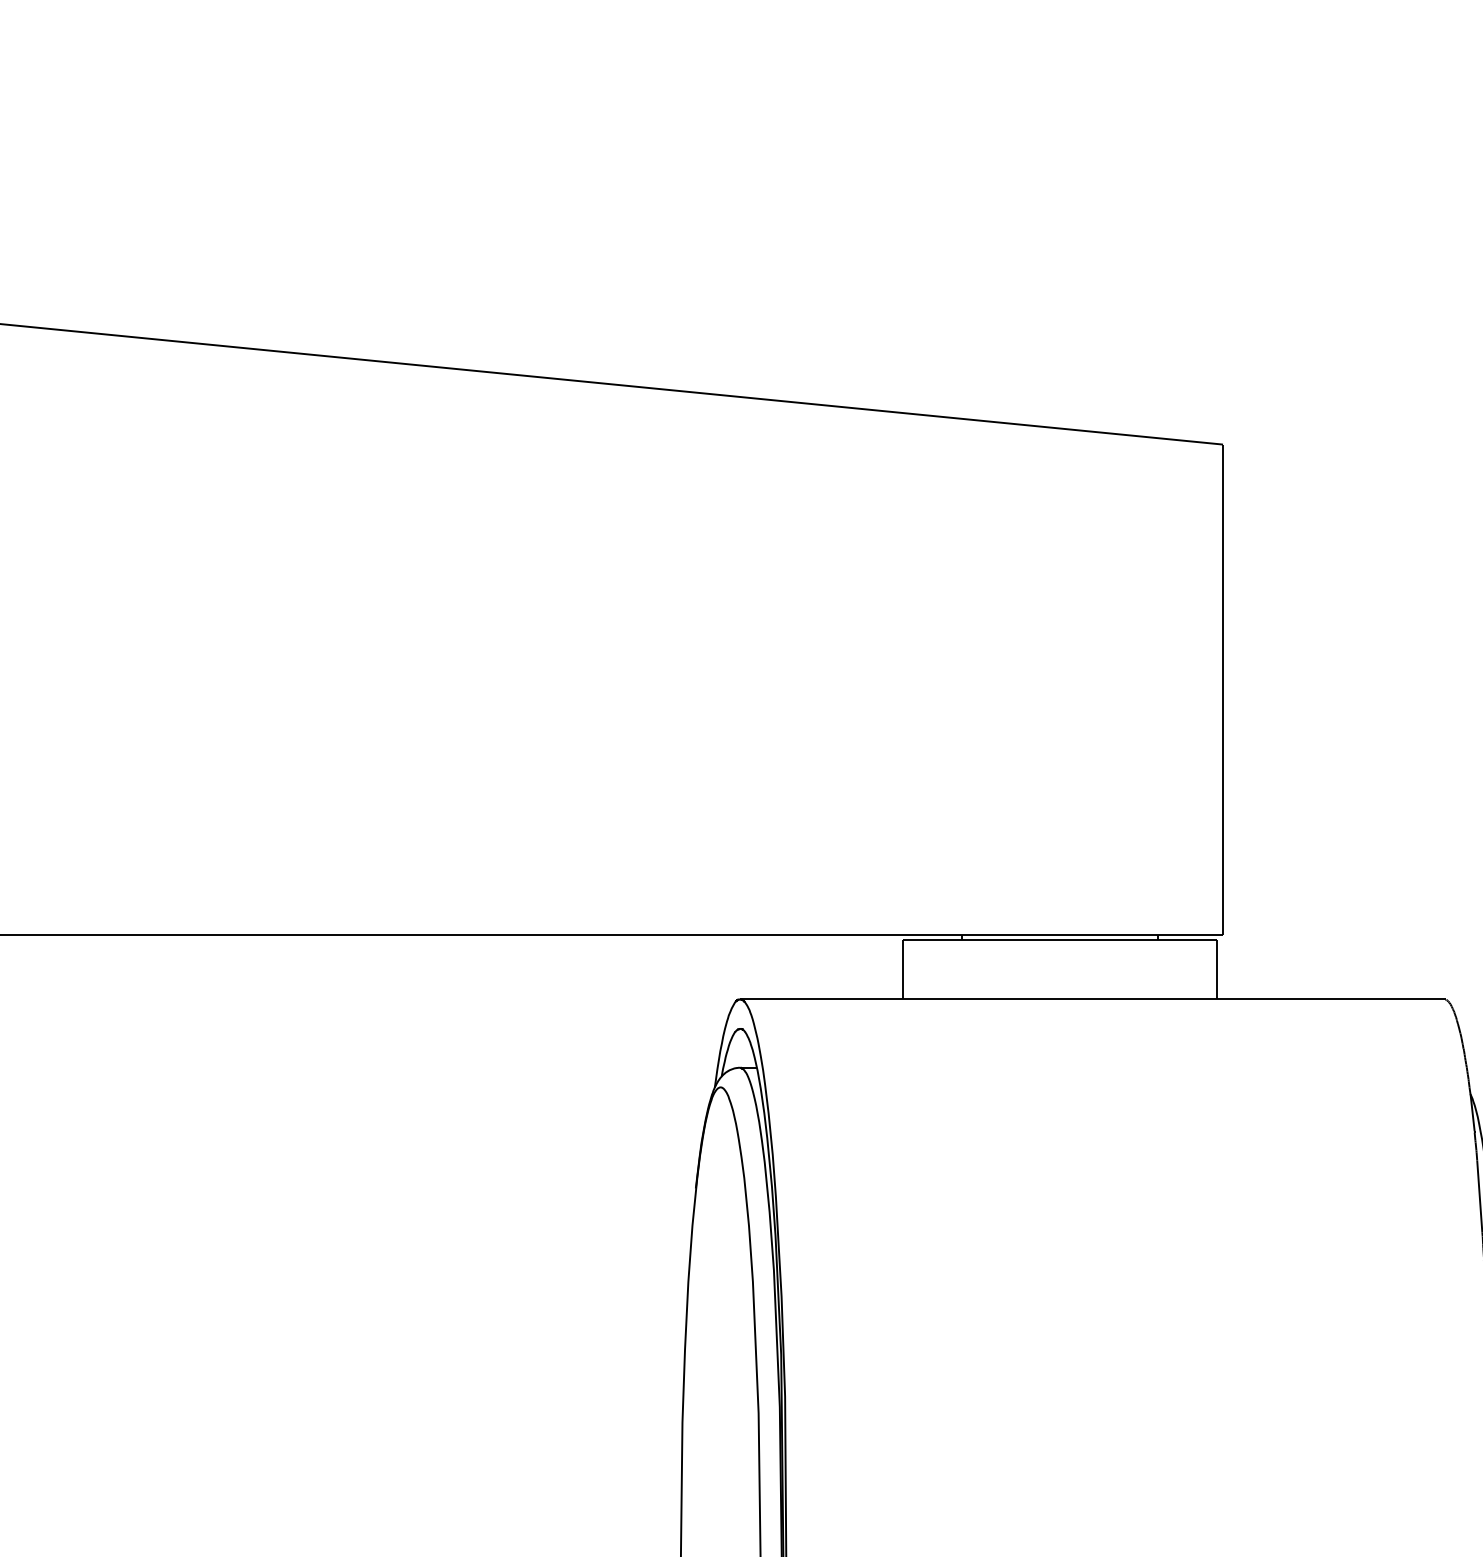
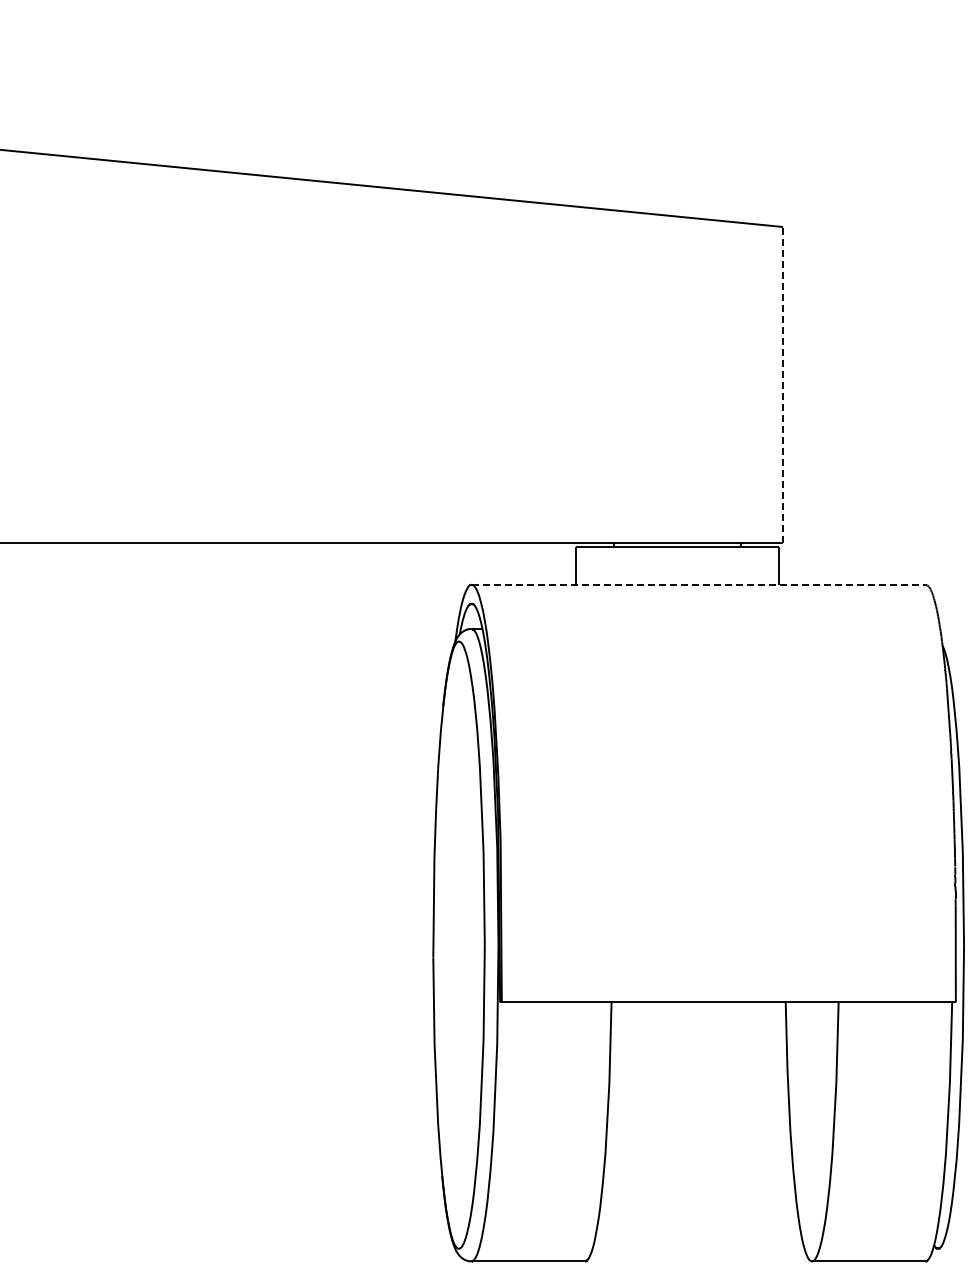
line: (1223, 688) -> (783, 384), solid -> dashed
line: (1093, 998) -> (699, 584), solid -> dashed

